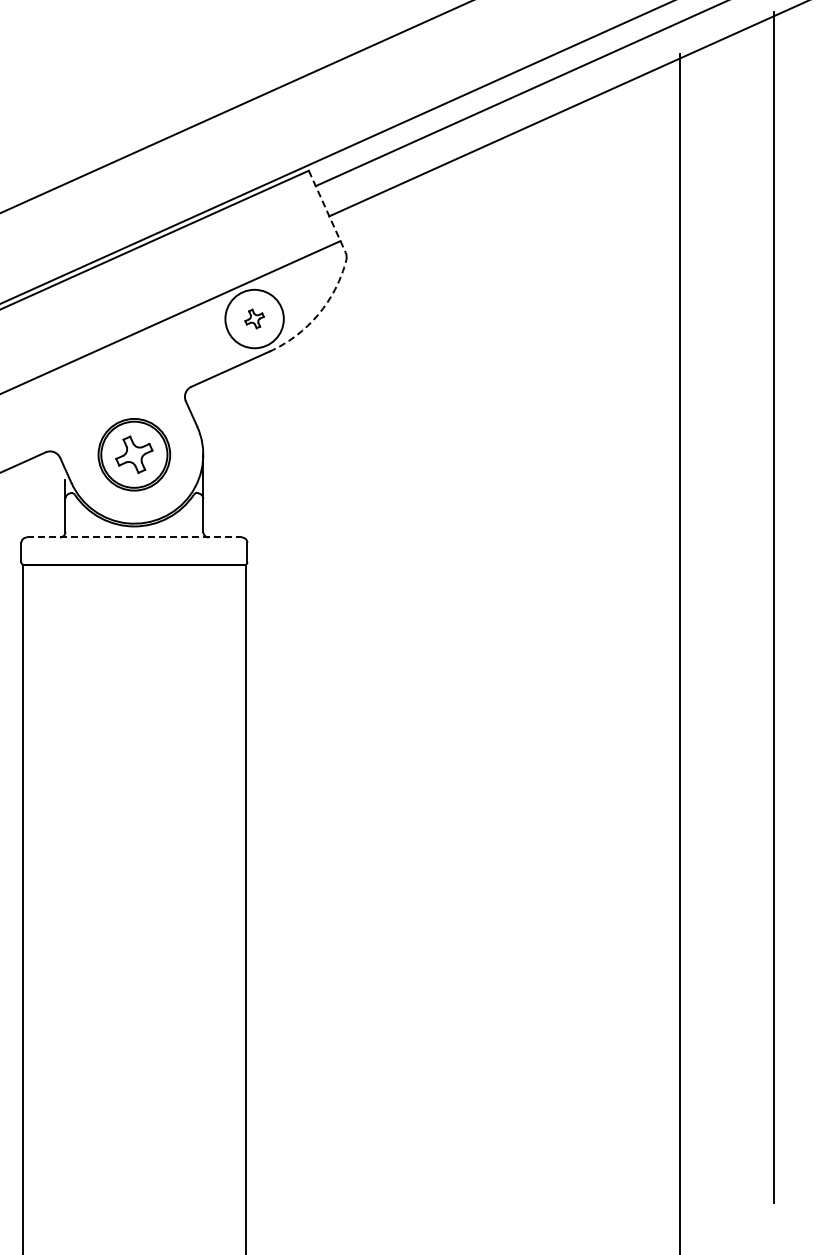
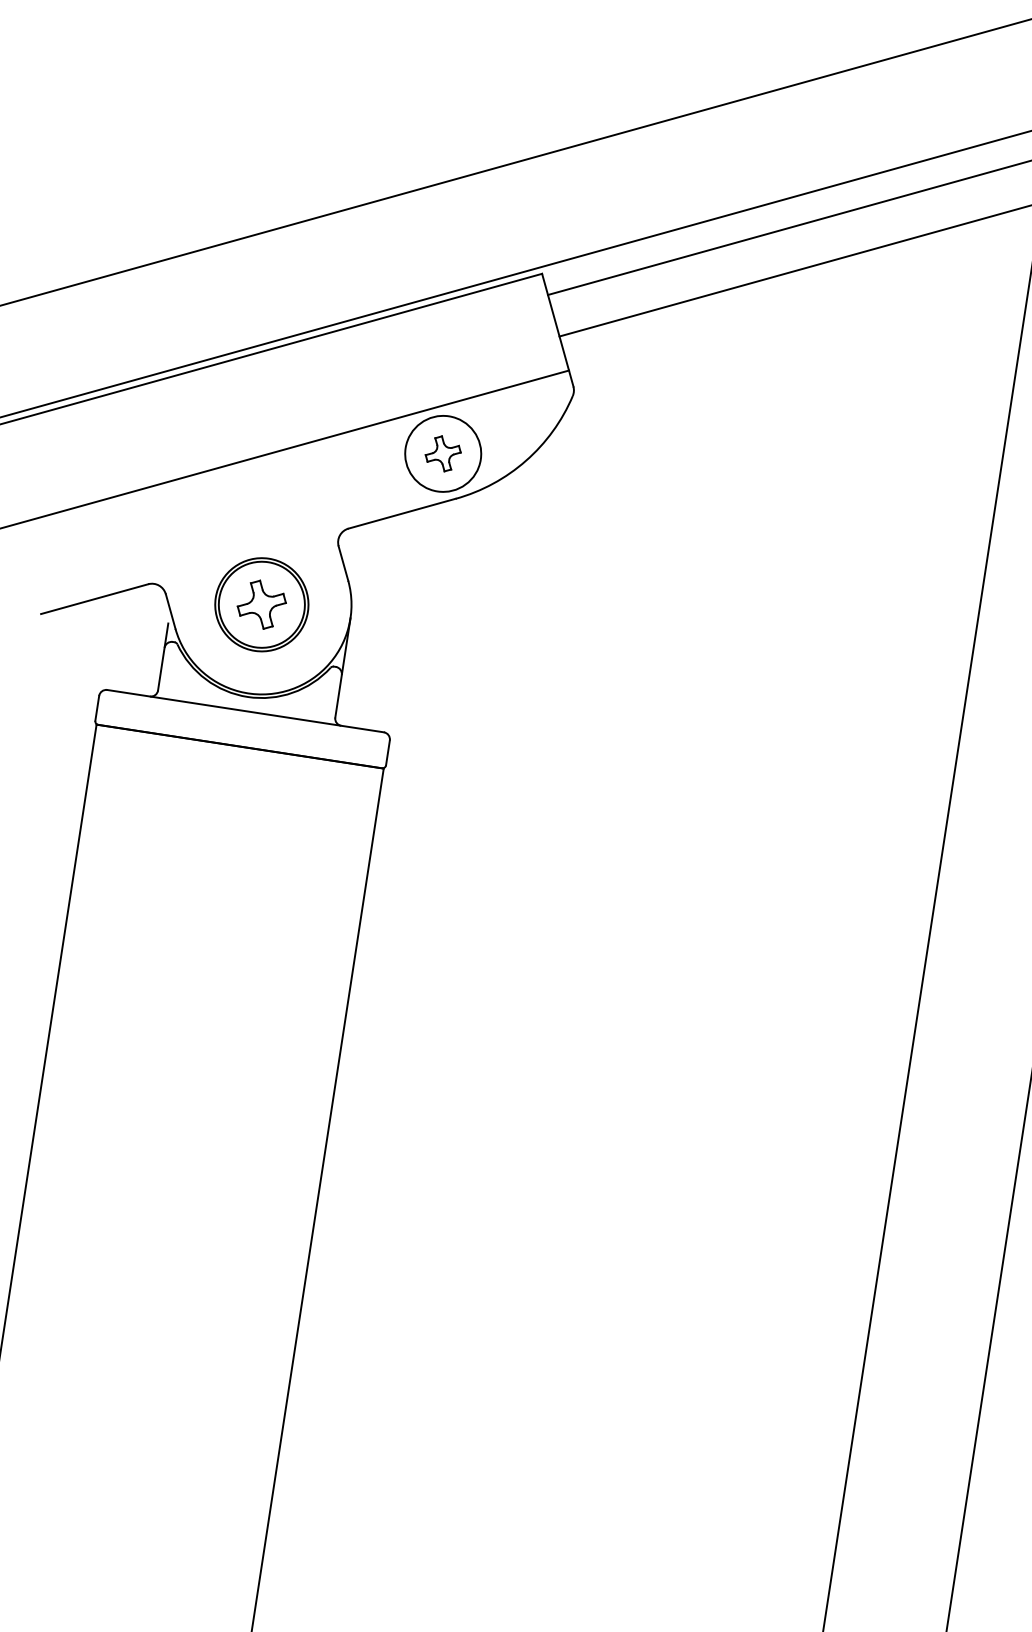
line: (327, 211) -> (558, 329), dashed -> solid
arc: (318, 314) -> (526, 460), dashed -> solid
part: (254, 318) -> (443, 453), size x1.43
line: (134, 537) -> (245, 711), dashed -> solid

